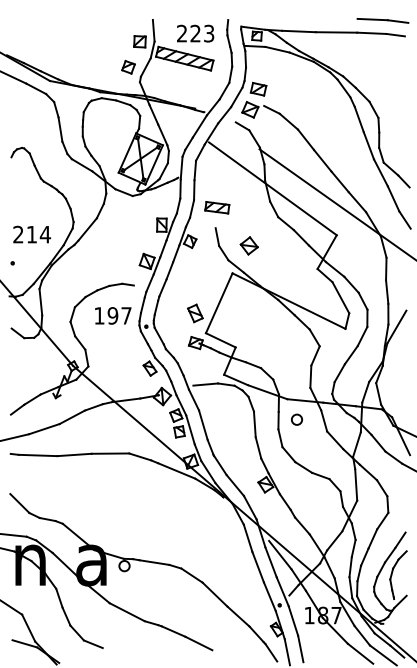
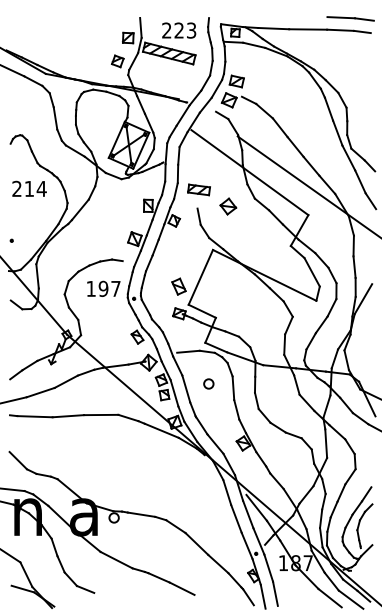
text: (31, 234) -> (28, 188), moved
part: (248, 245) -> (227, 206), moved
circle: (296, 419) -> (208, 383), moved

